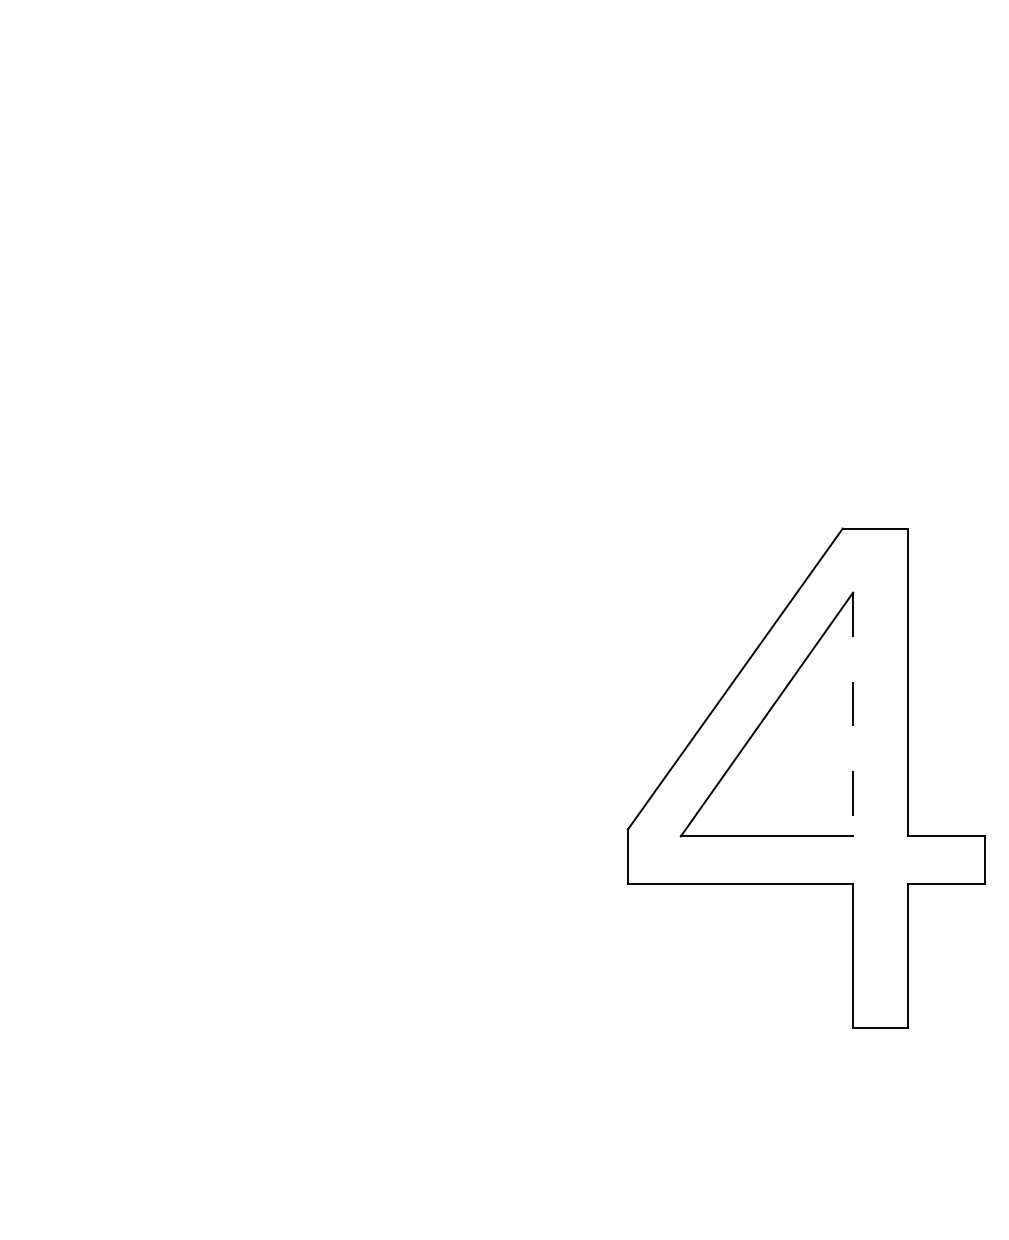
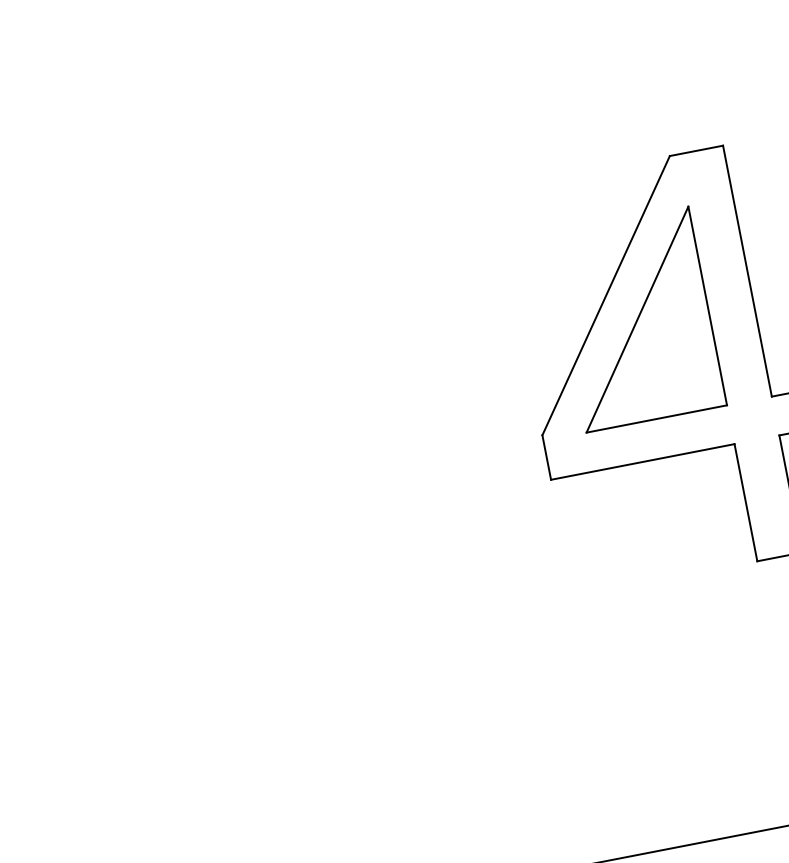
line: (853, 714) -> (708, 305), dashed -> solid

